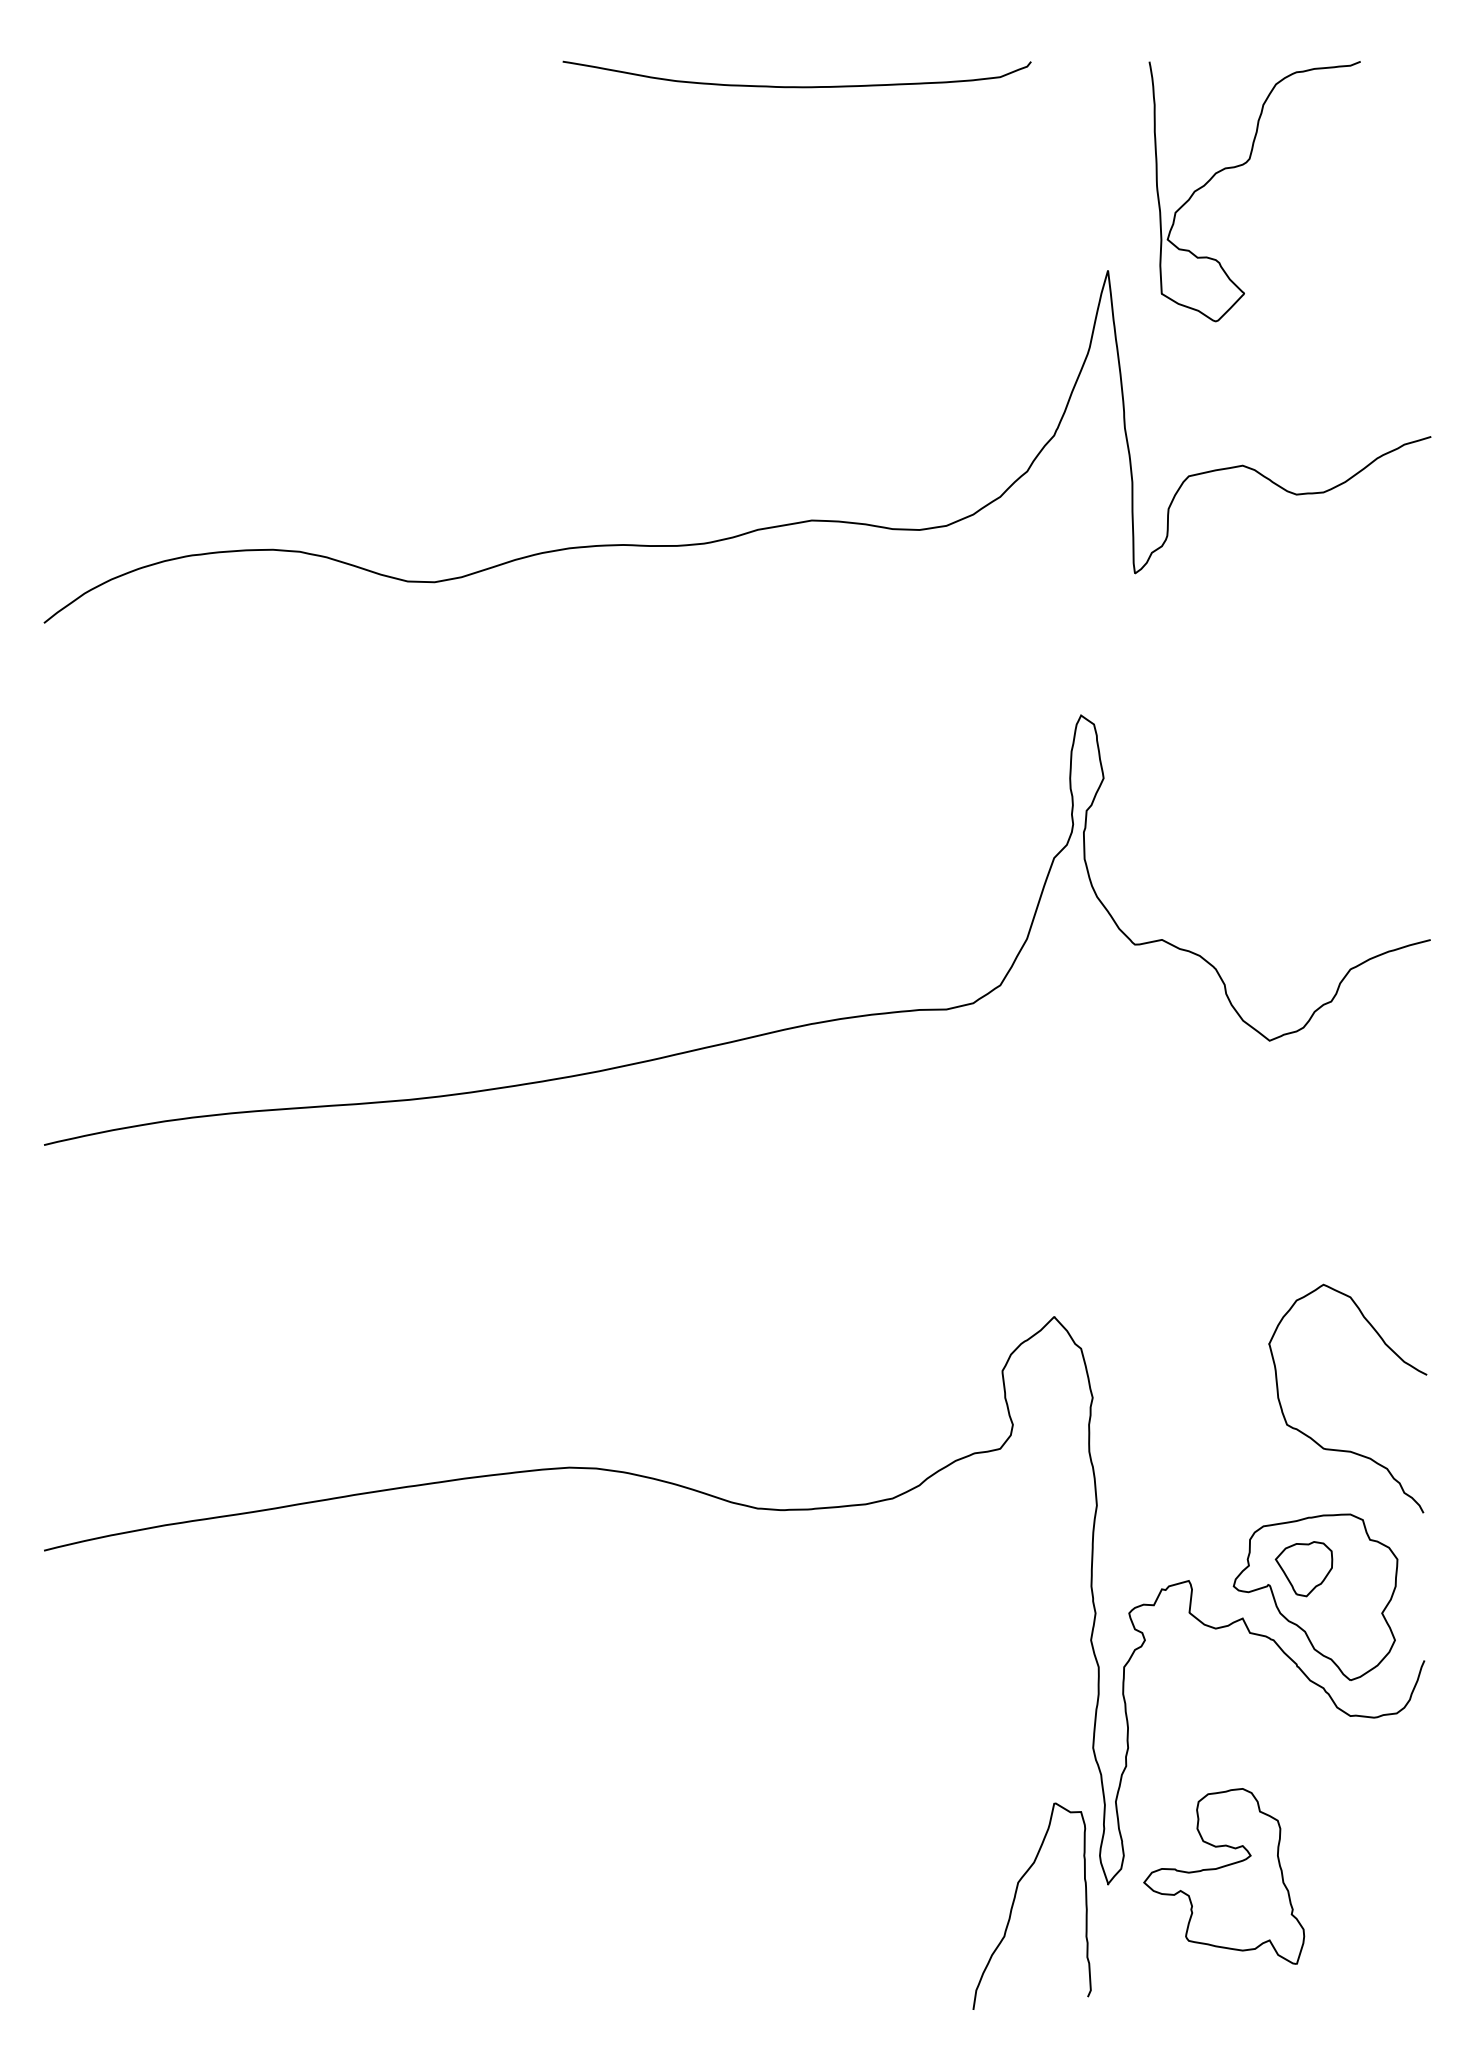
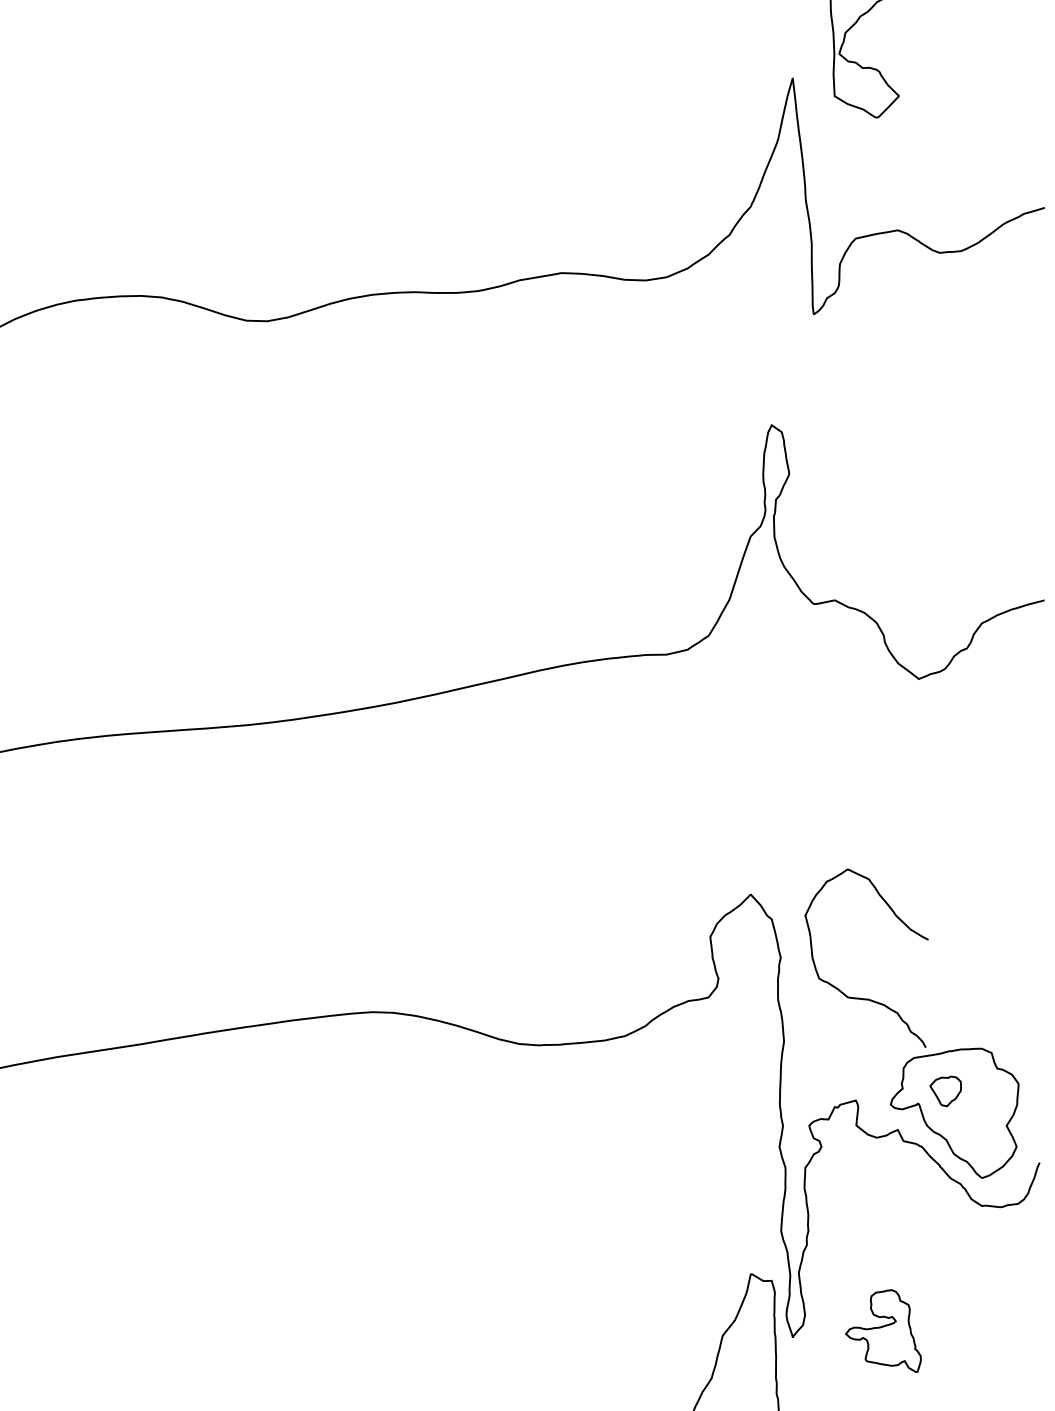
curve: (1341, 1449) -> (861, 997), moved
part: (1303, 1569) -> (945, 1091), size x0.7
part: (1224, 1876) -> (883, 1331), size x0.6

